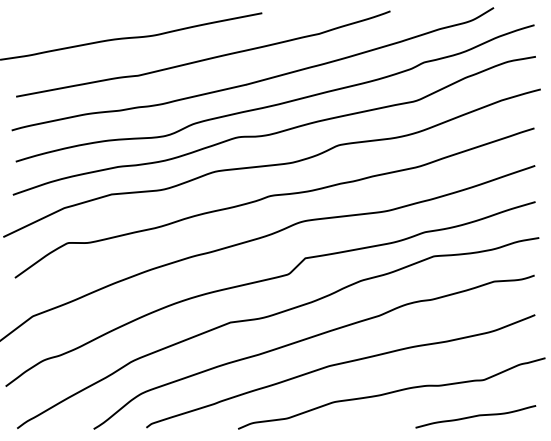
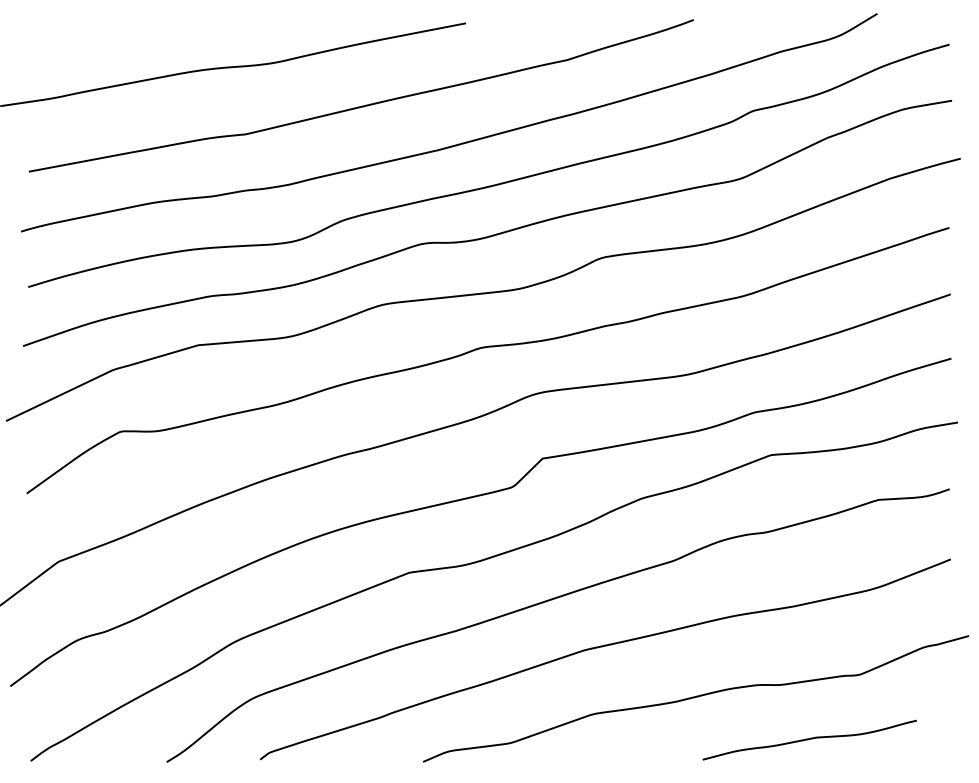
curve: (475, 416) -> (809, 739), moved

